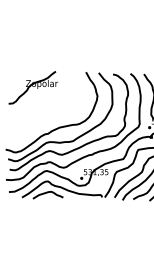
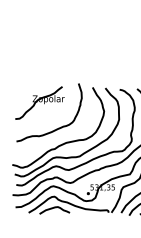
part: (49, 113) -> (56, 128), added

